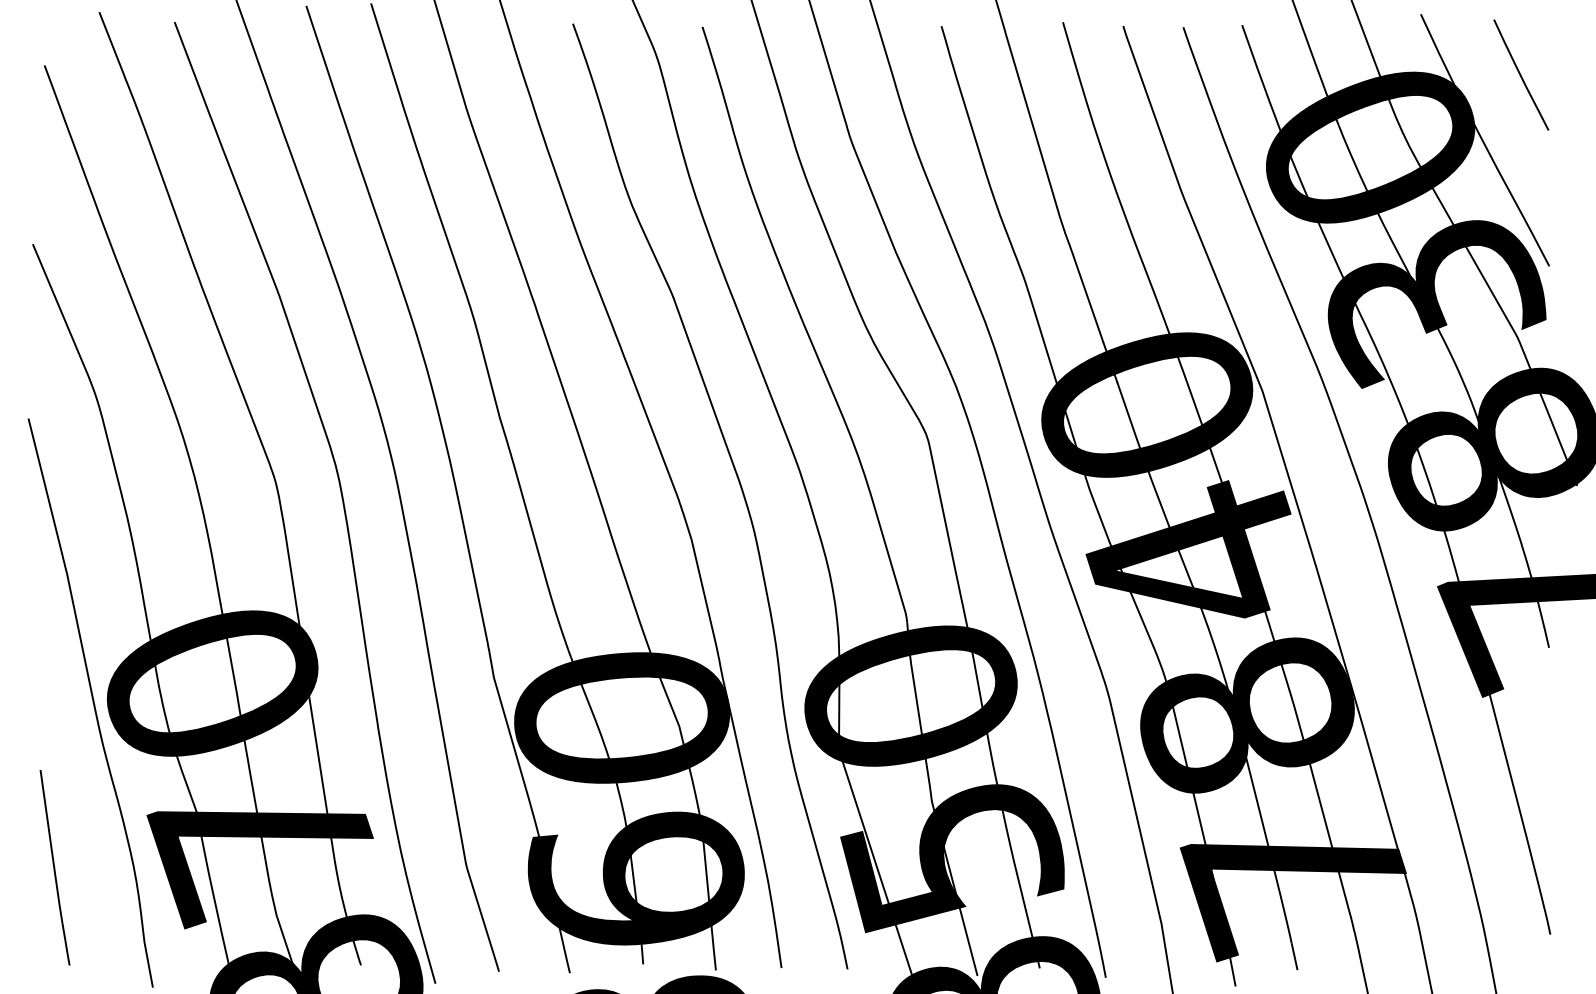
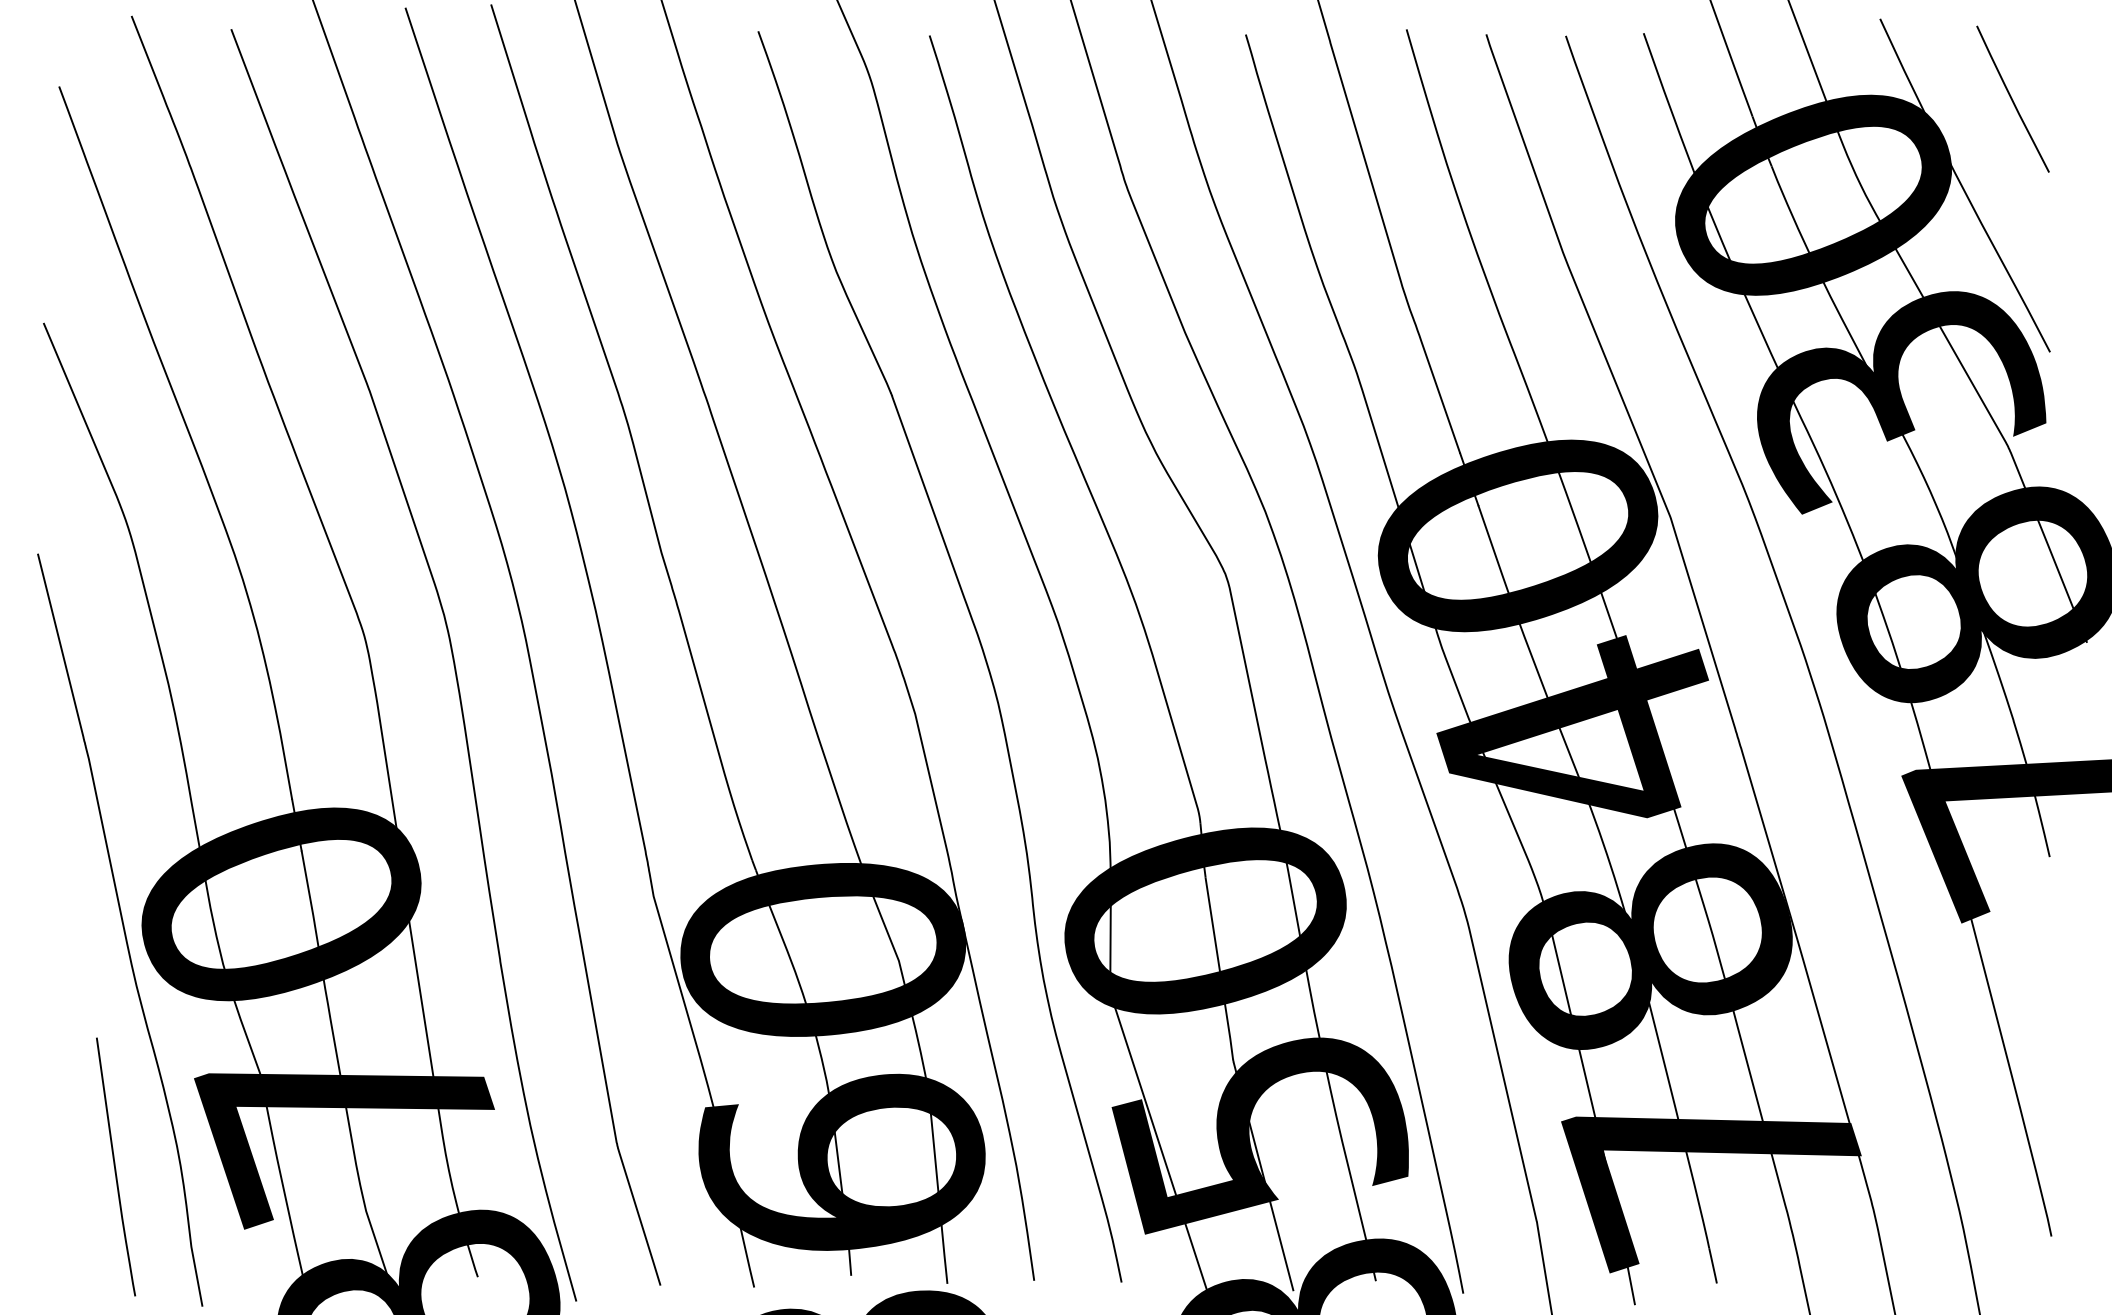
curve: (54, 867) -> (115, 1166), moved

